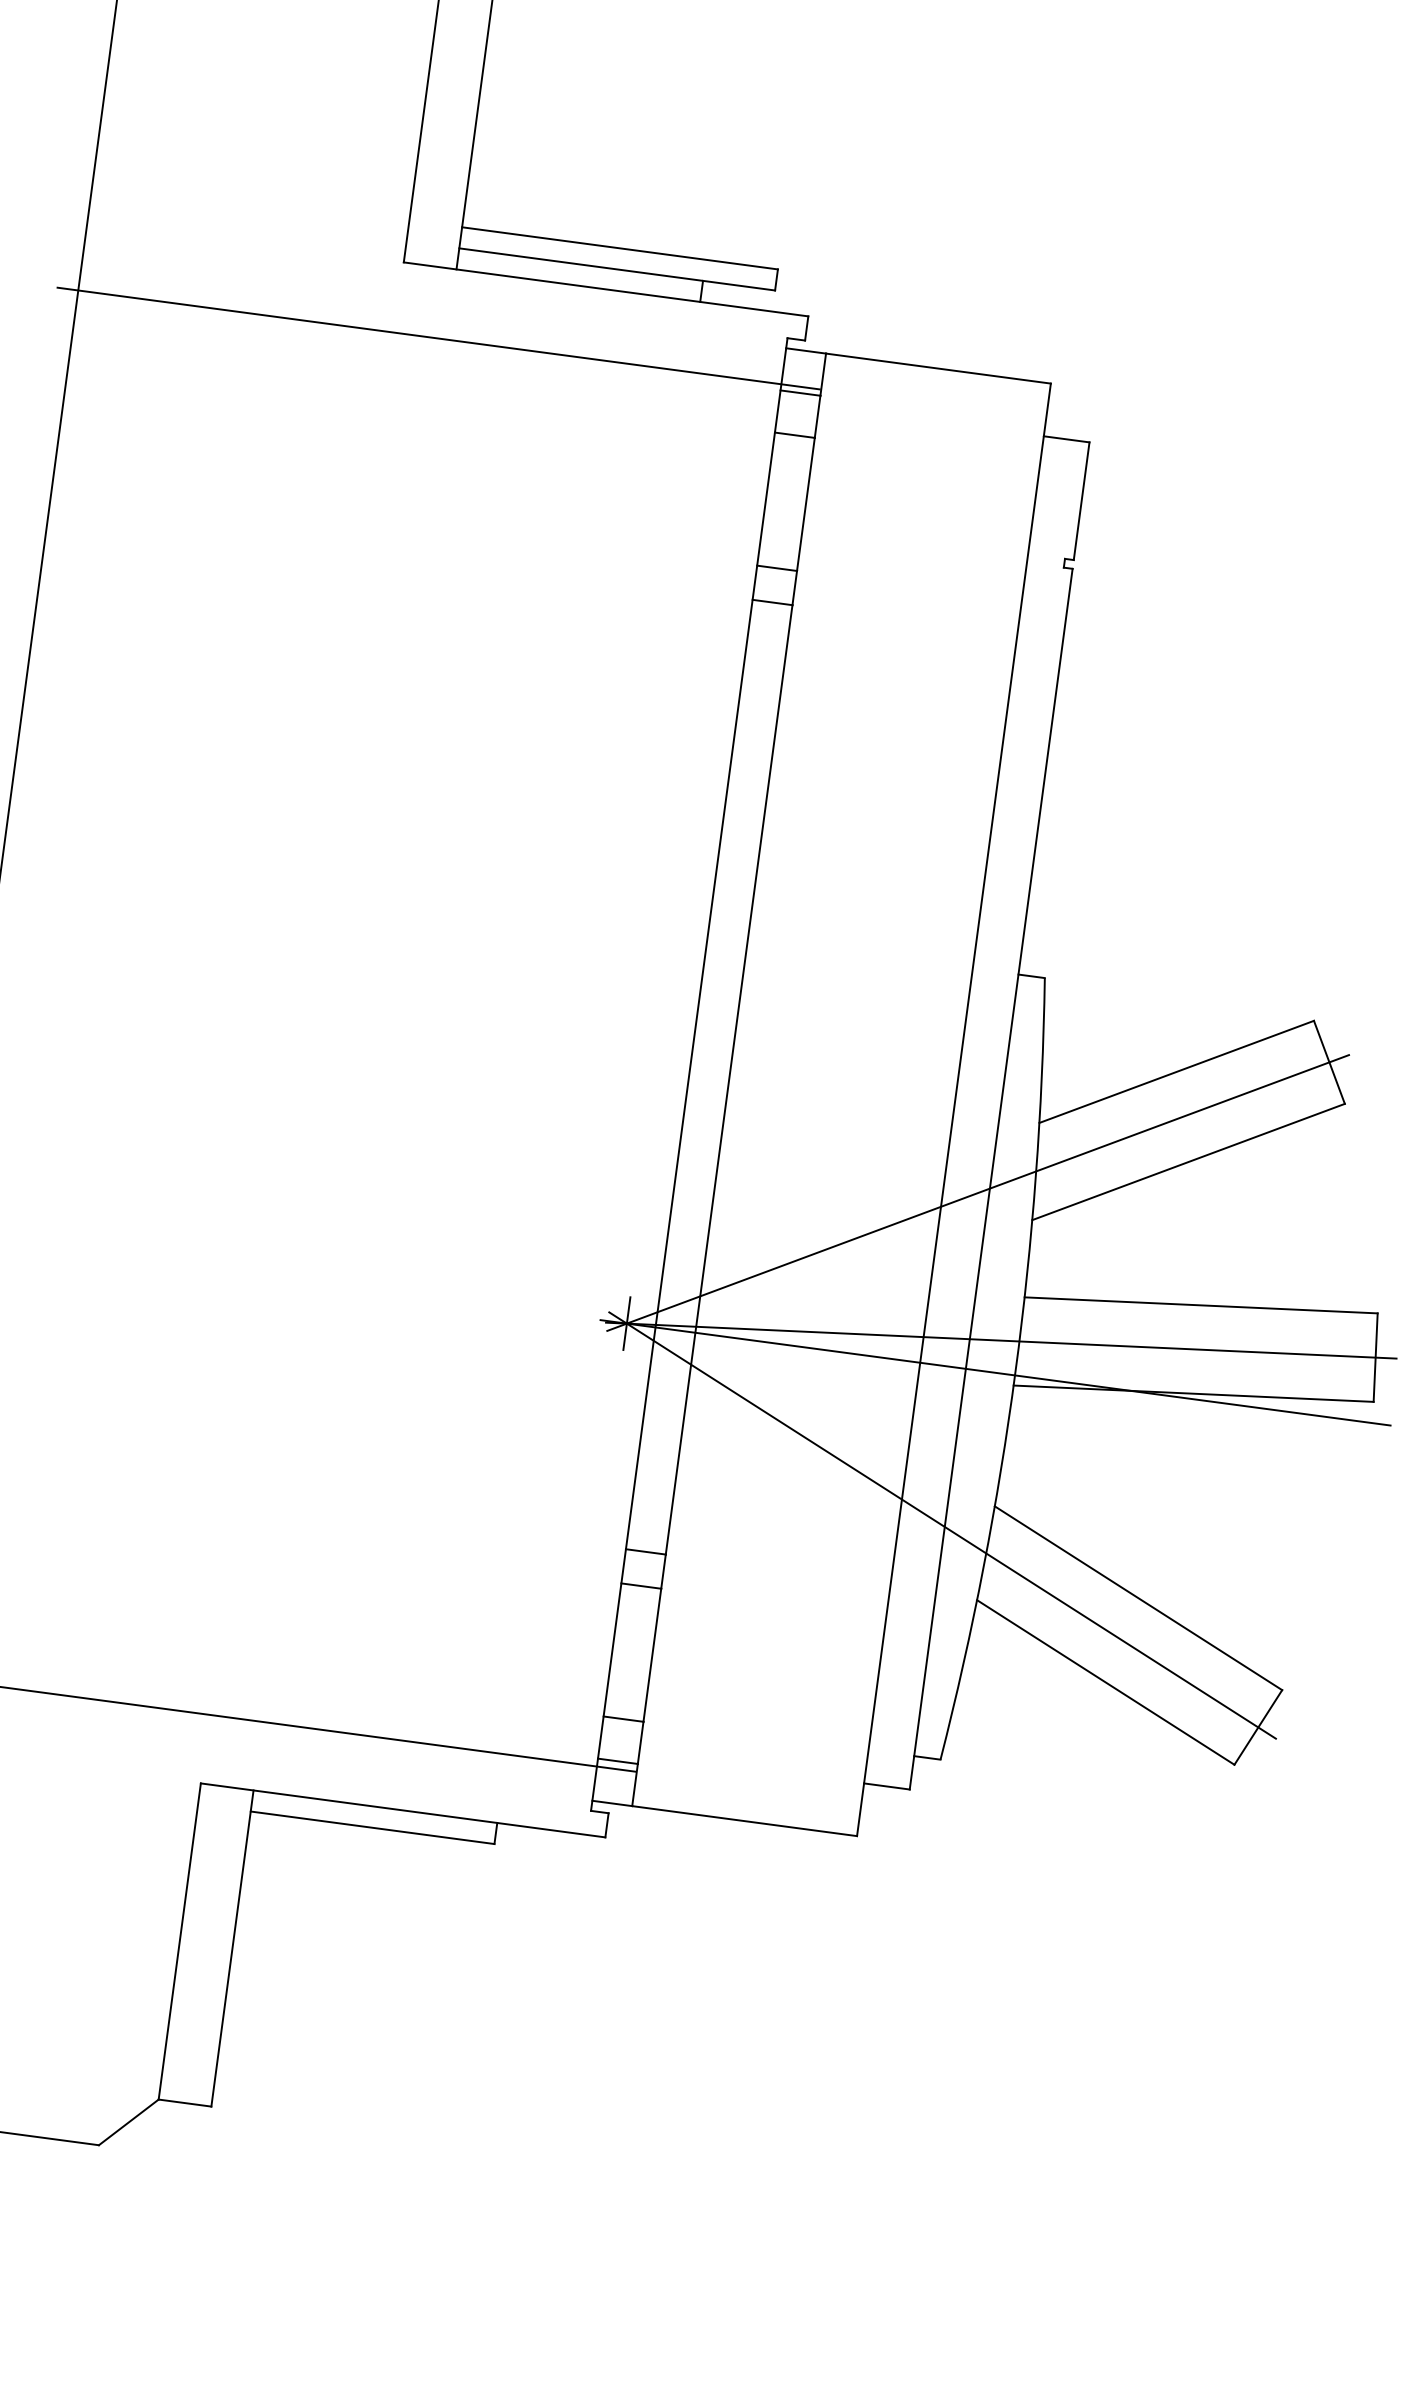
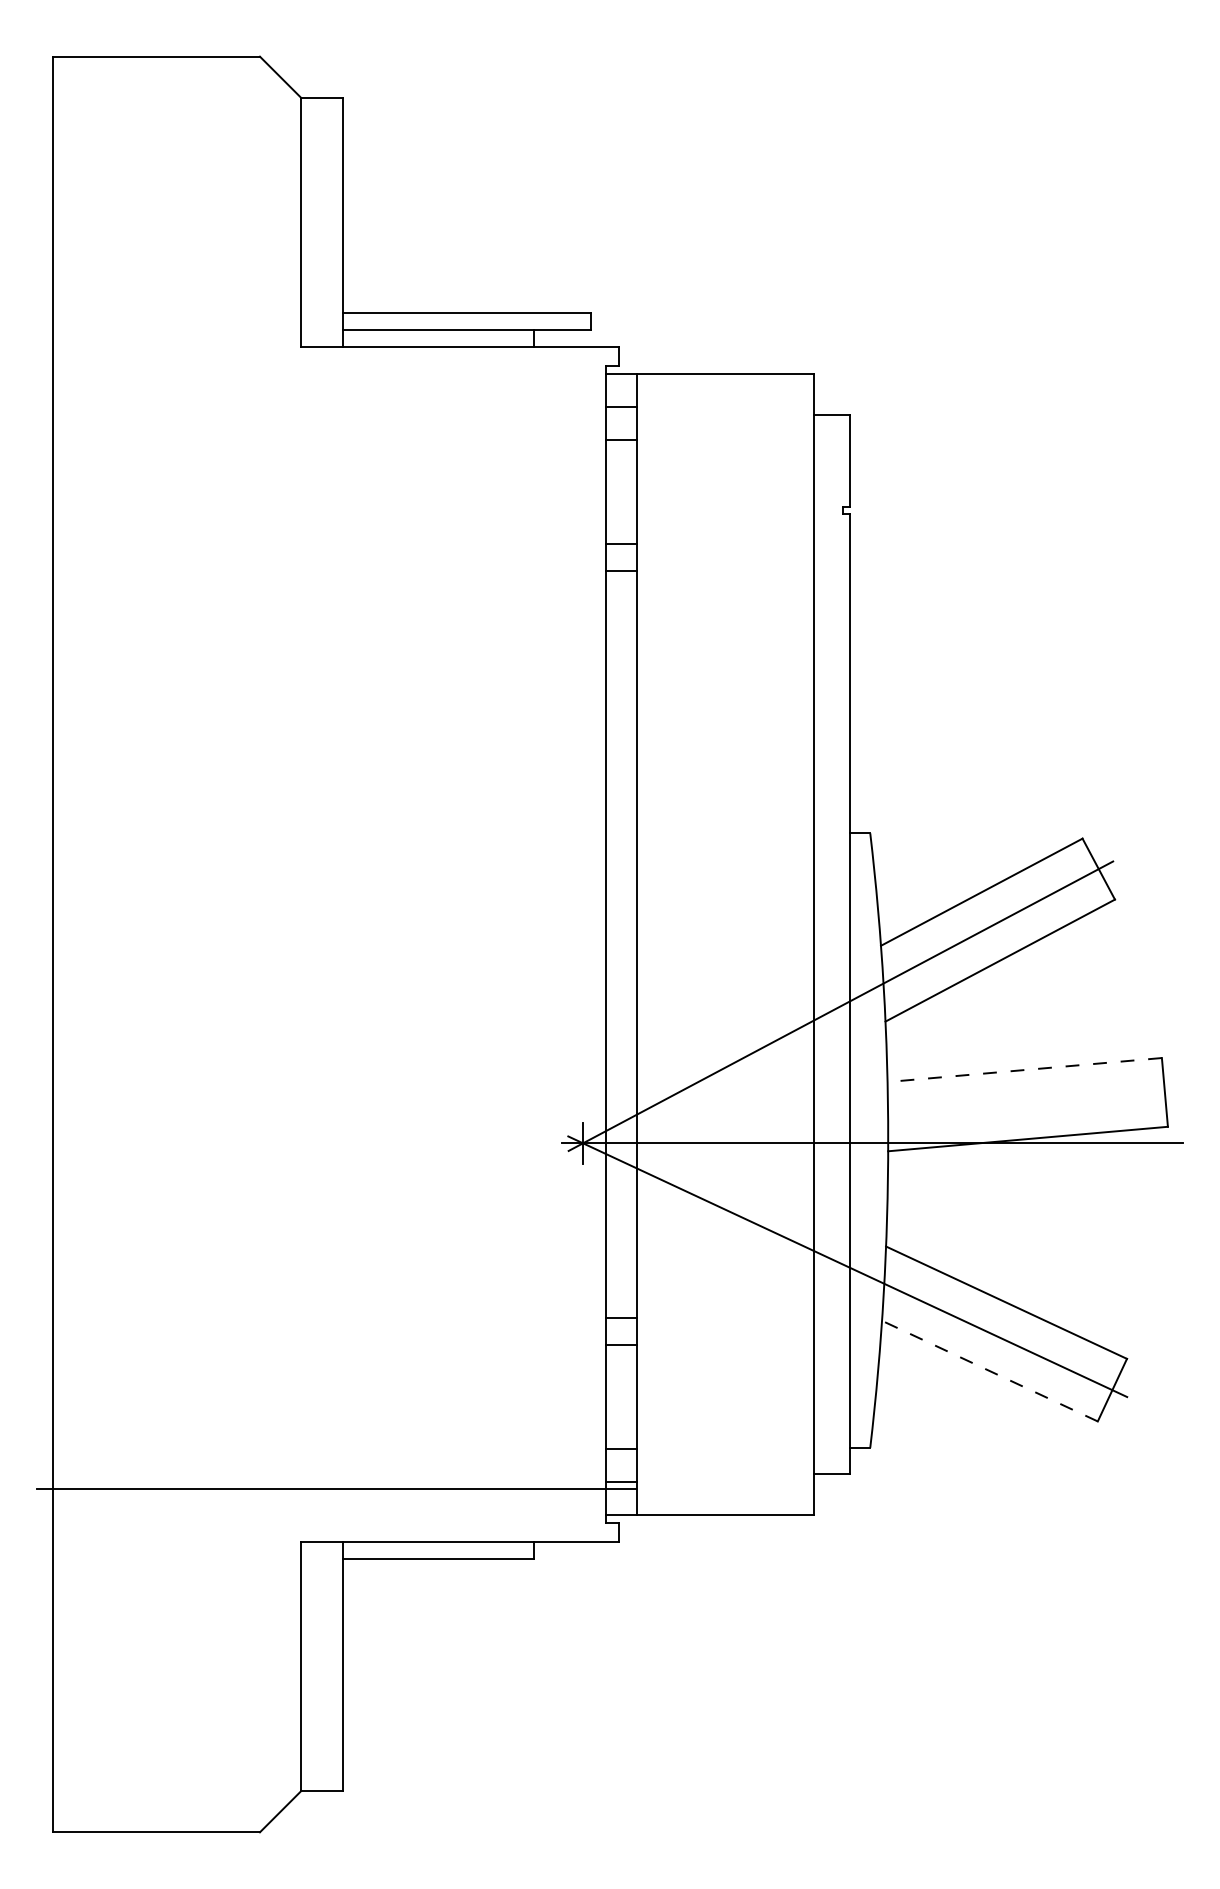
line: (437, 337) -> (335, 401), removed
line: (1200, 1305) -> (1024, 1070), solid -> dashed
line: (1000, 1340) -> (873, 1117), removed
line: (1105, 1681) -> (989, 1370), solid -> dashed

